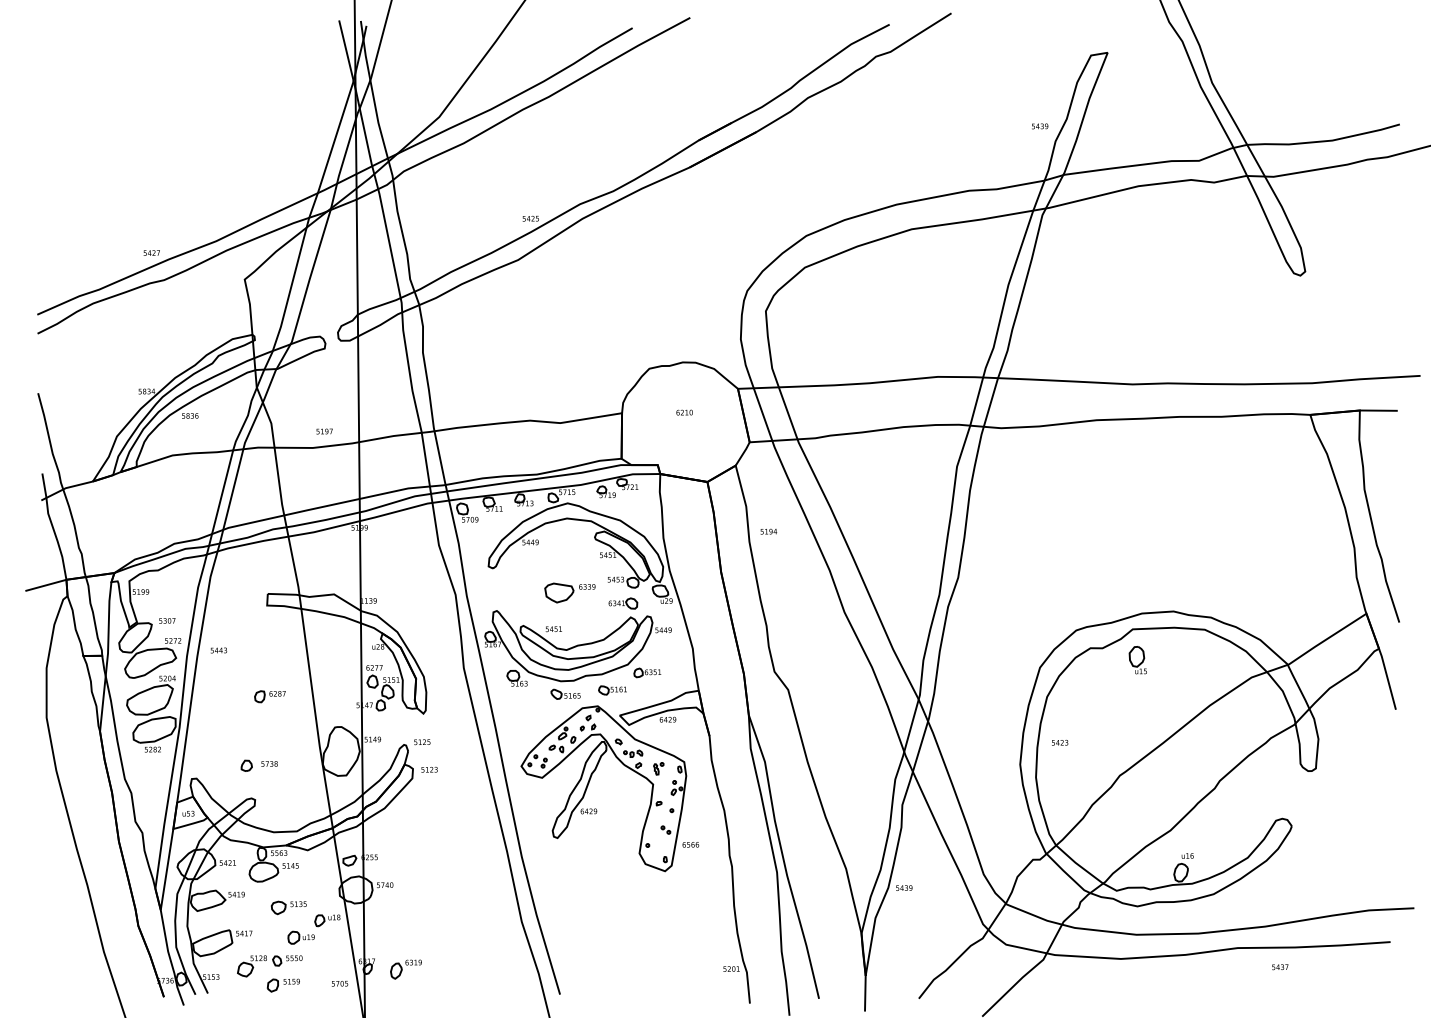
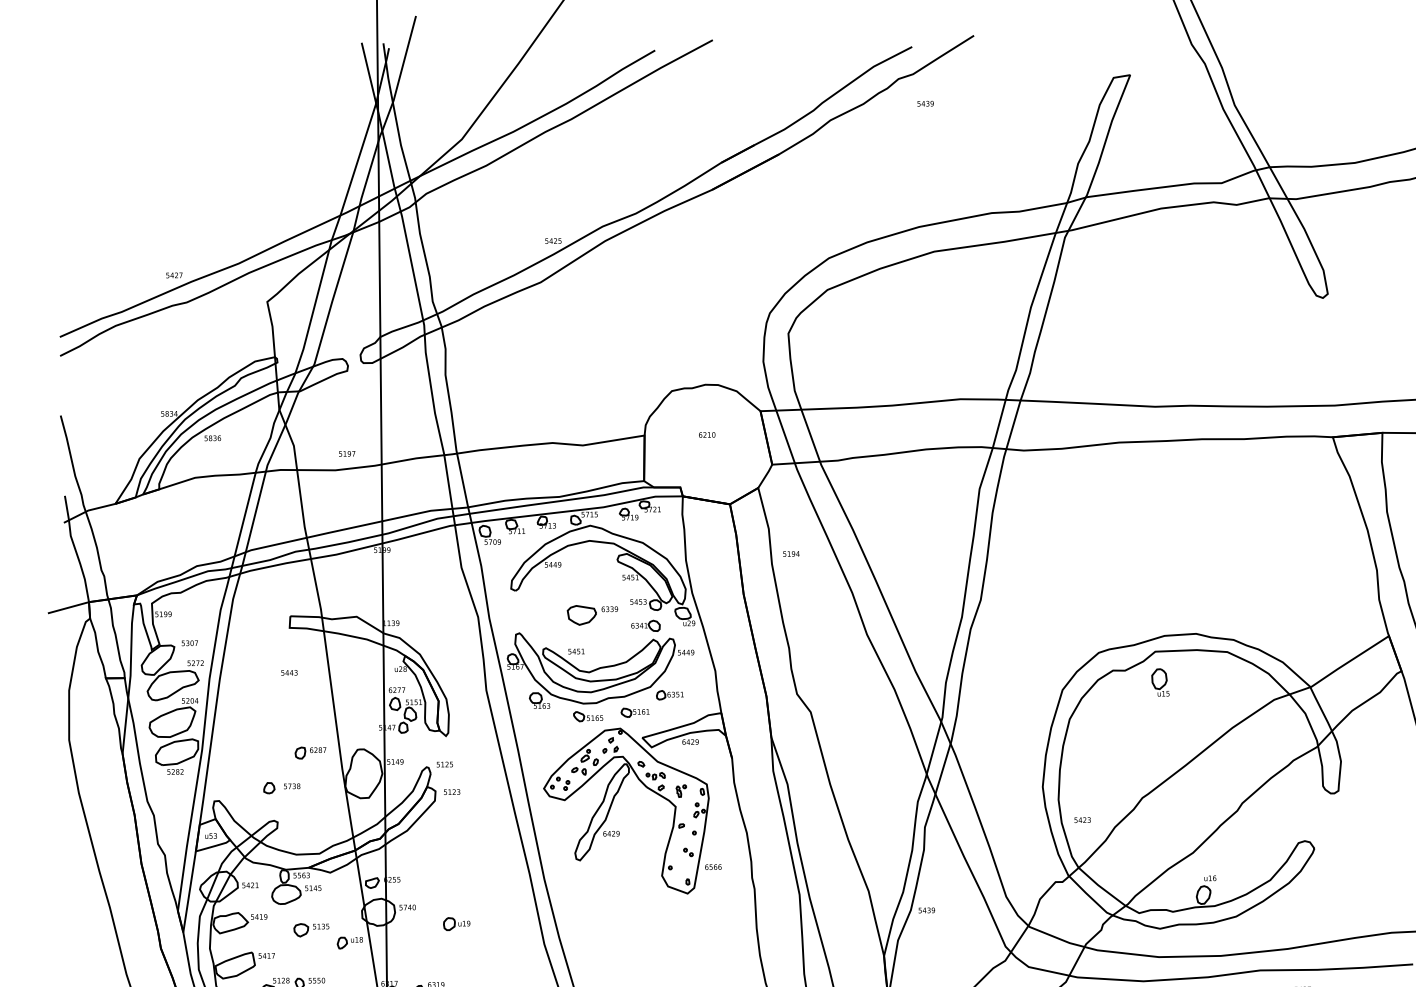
text: (1040, 126) -> (926, 103), moved
text: (218, 650) -> (289, 672), moved
part: (269, 696) -> (310, 752), moved
text: (1060, 742) -> (1083, 819), moved
part: (300, 937) -> (456, 923), moved

